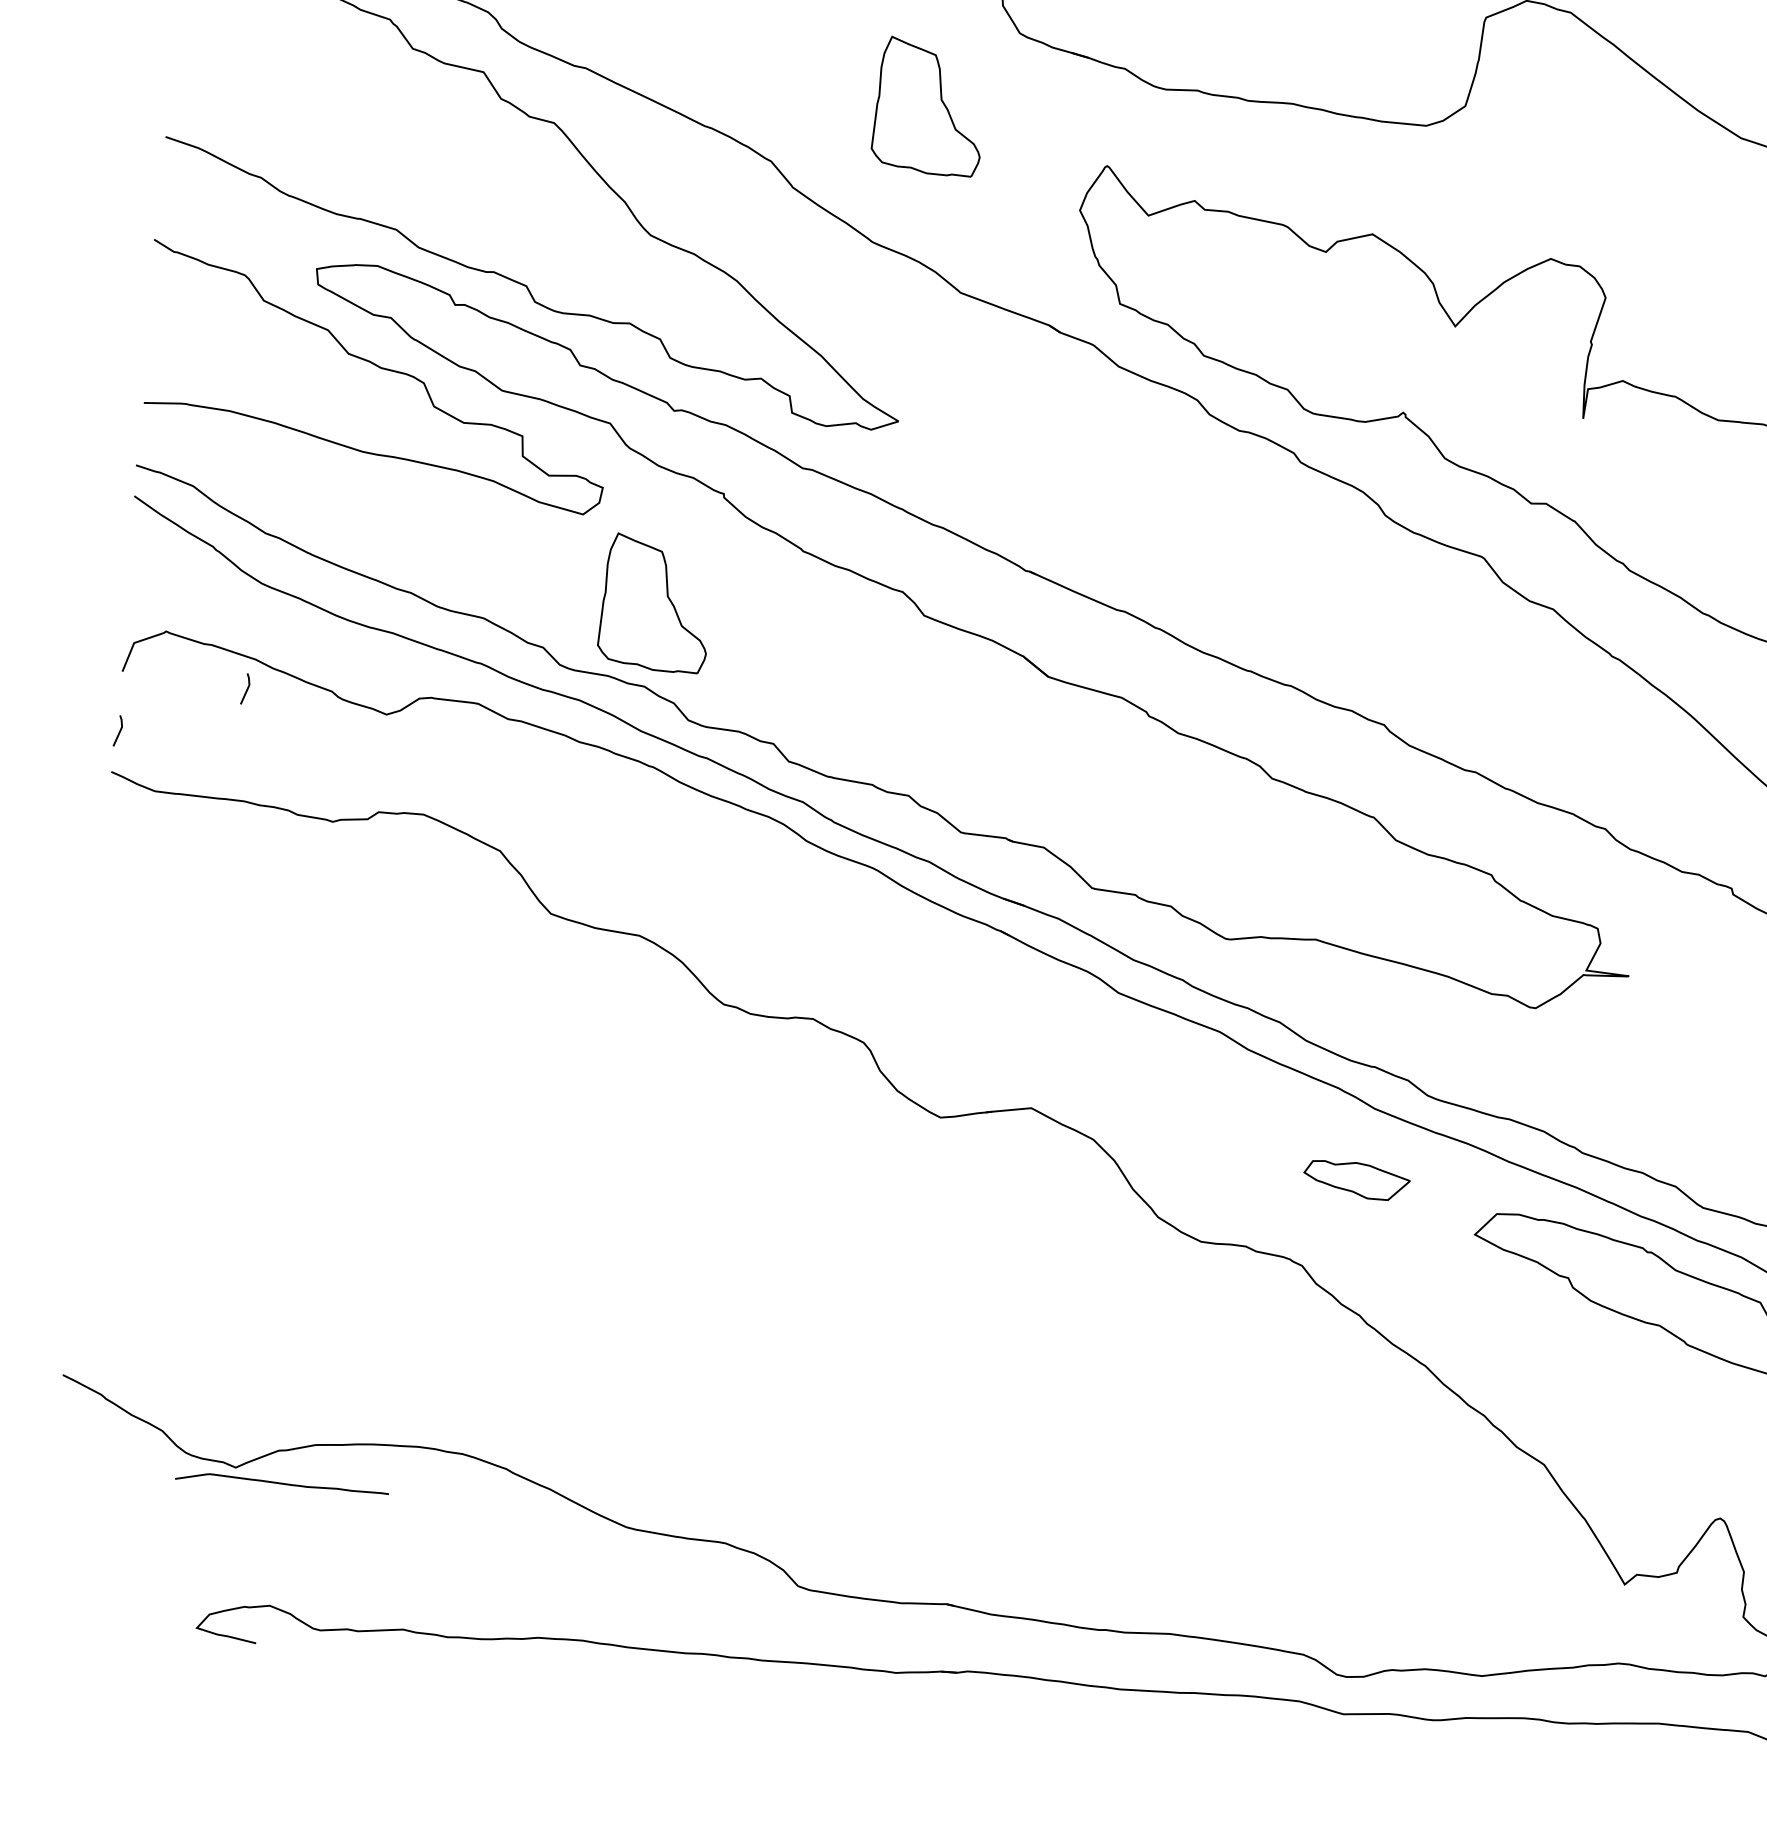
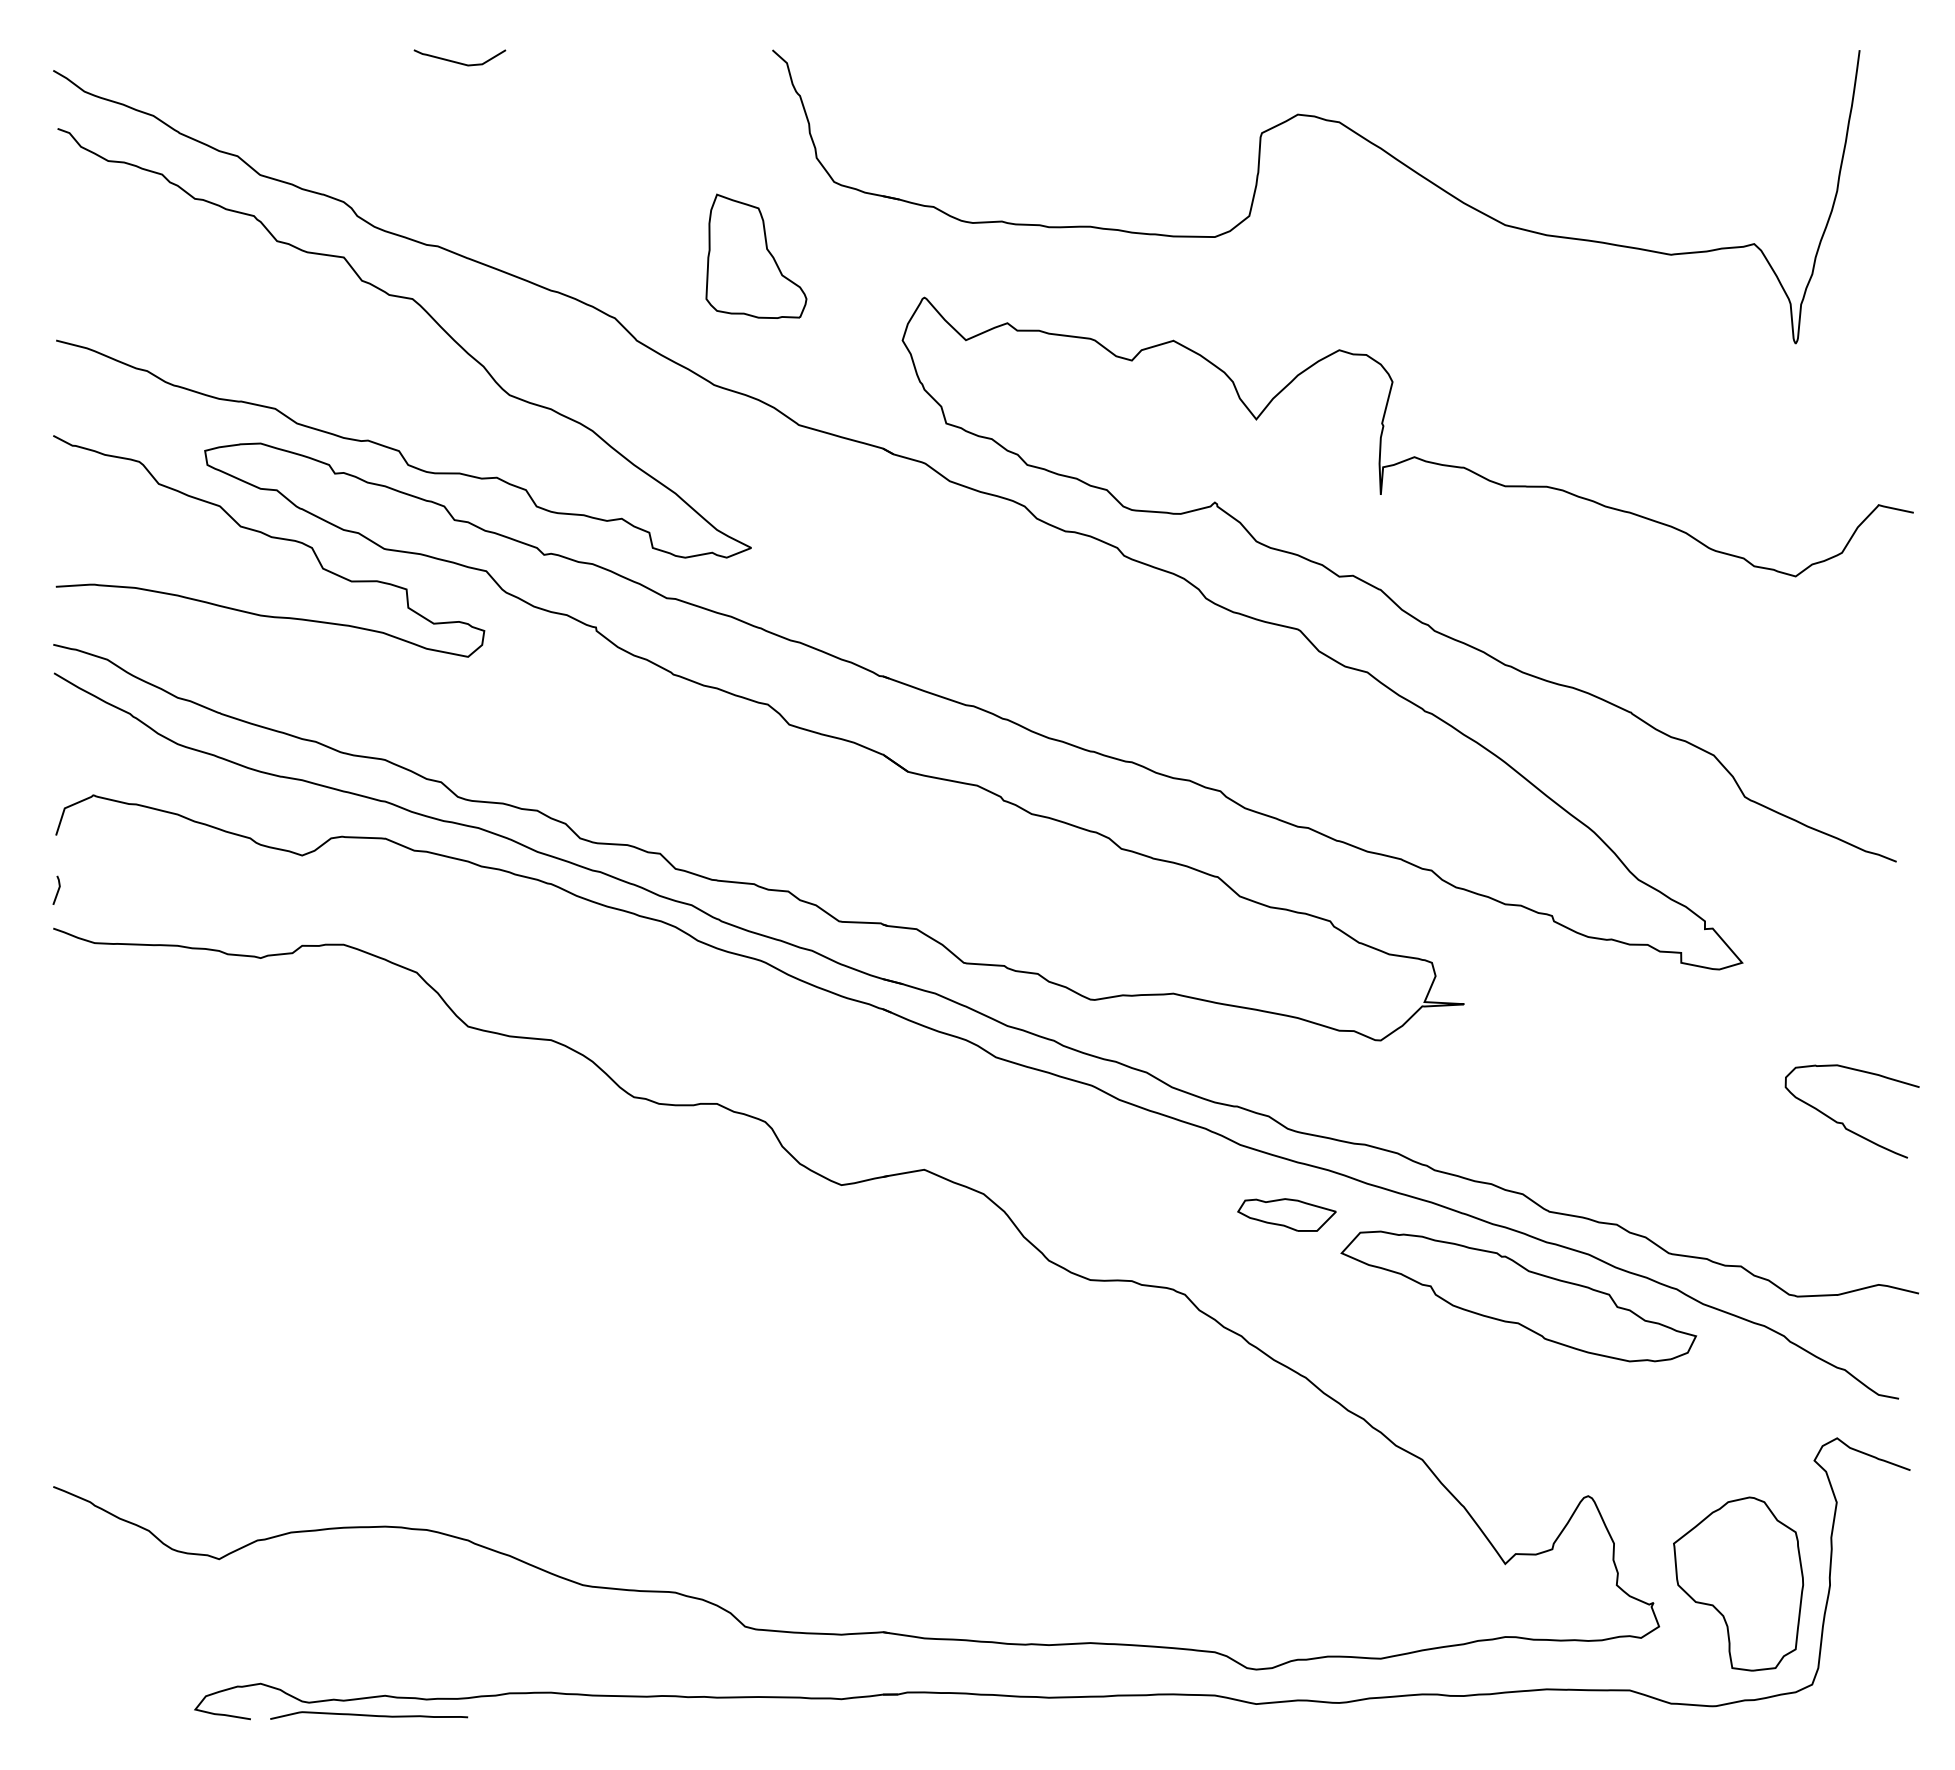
part: (655, 602) -> (541, 732), removed
line: (246, 688) -> (171, 841), removed
part: (1356, 1179) -> (1286, 1214), moved
curve: (282, 1483) -> (369, 1715), moved

